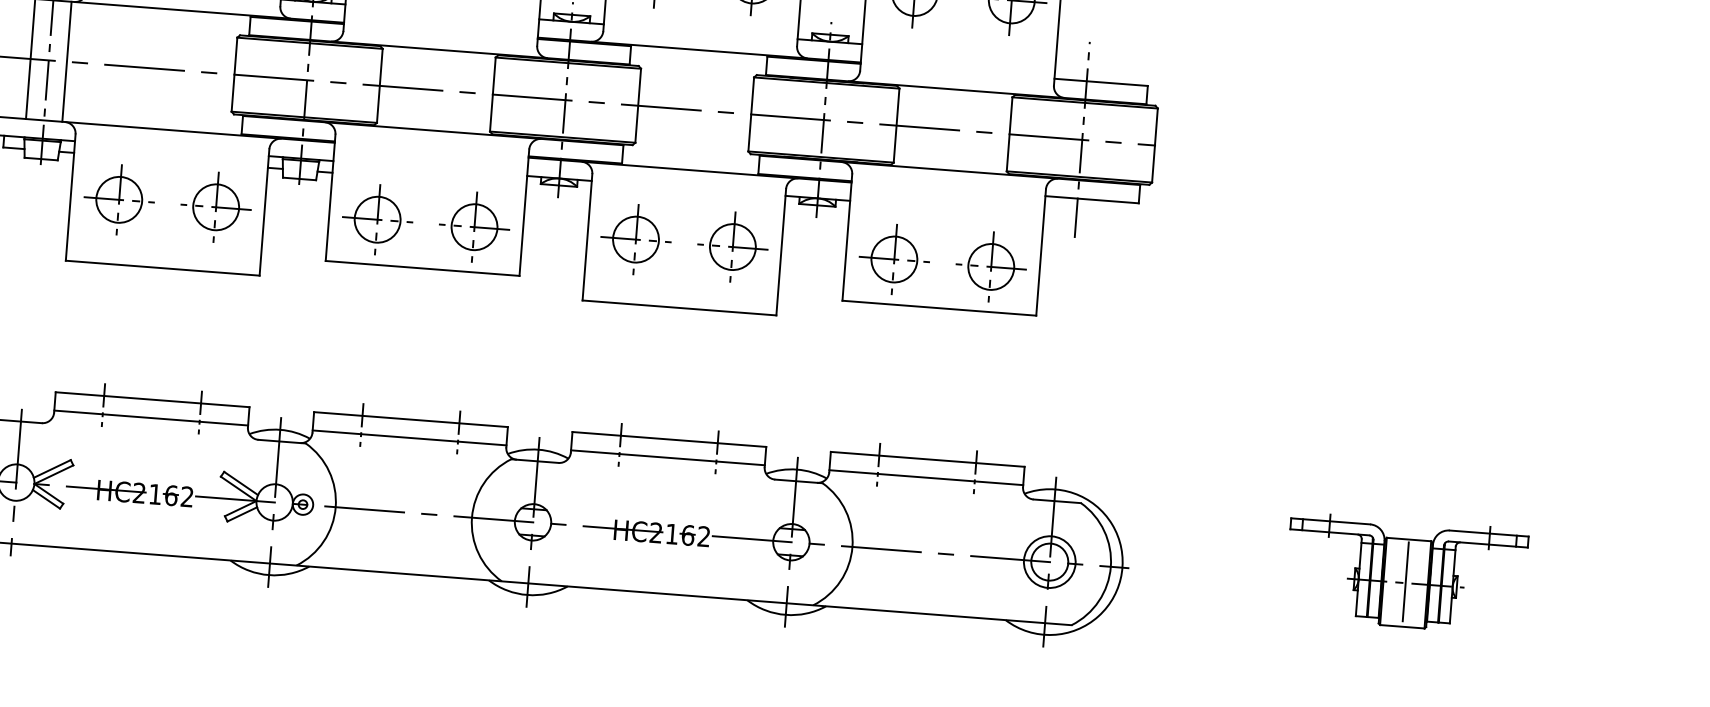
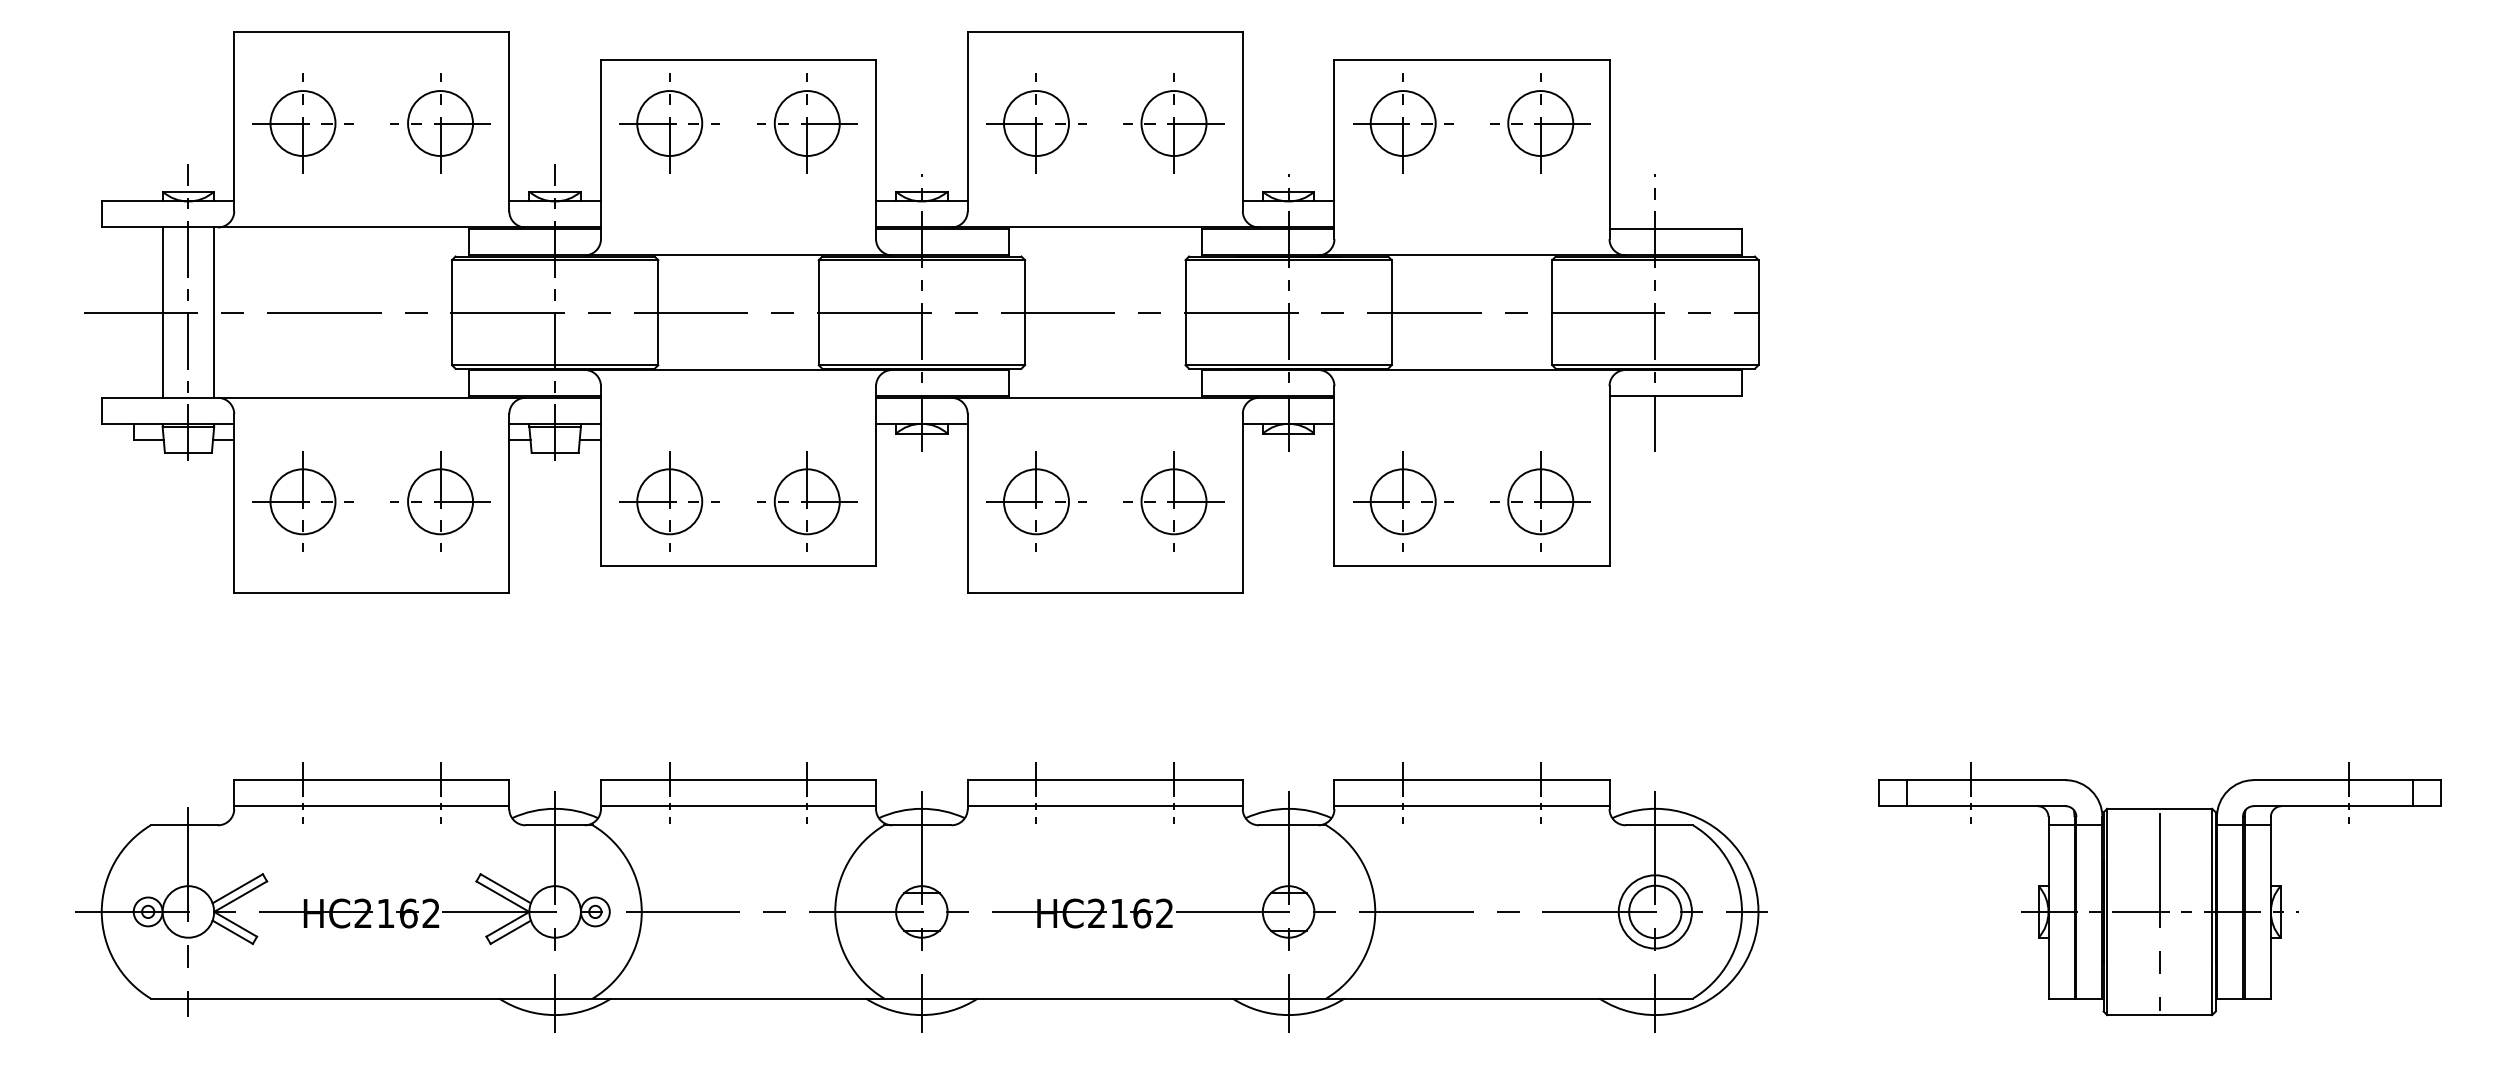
part: (1406, 573) -> (2159, 889), size x1.67

